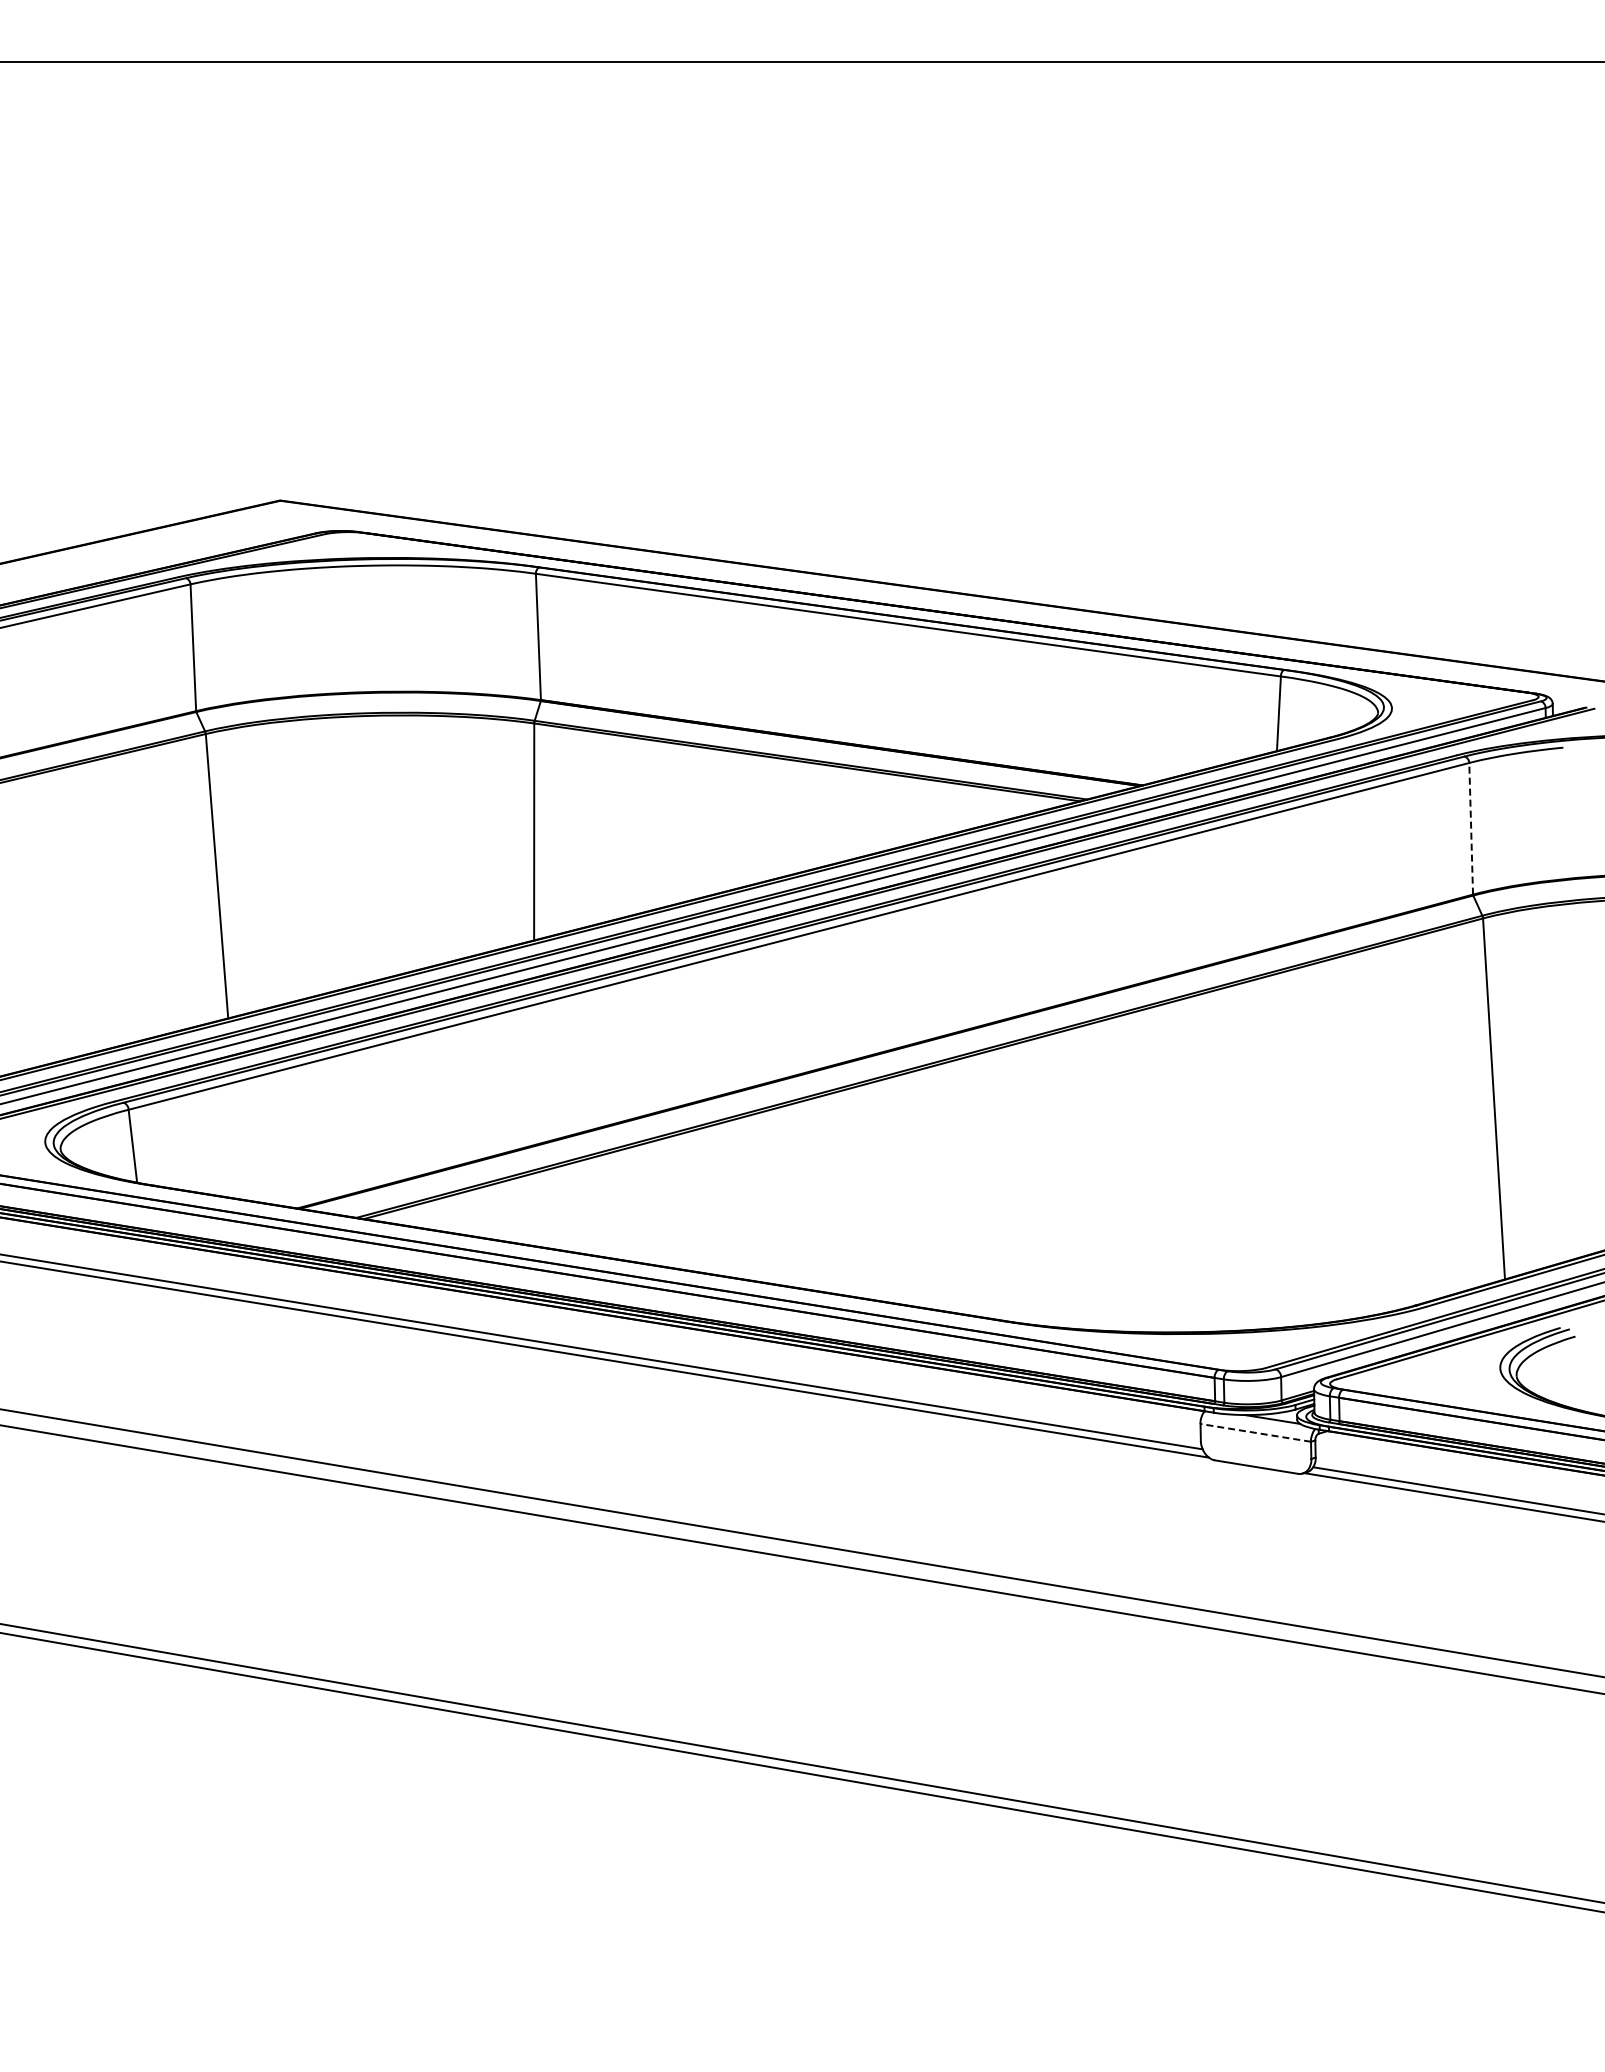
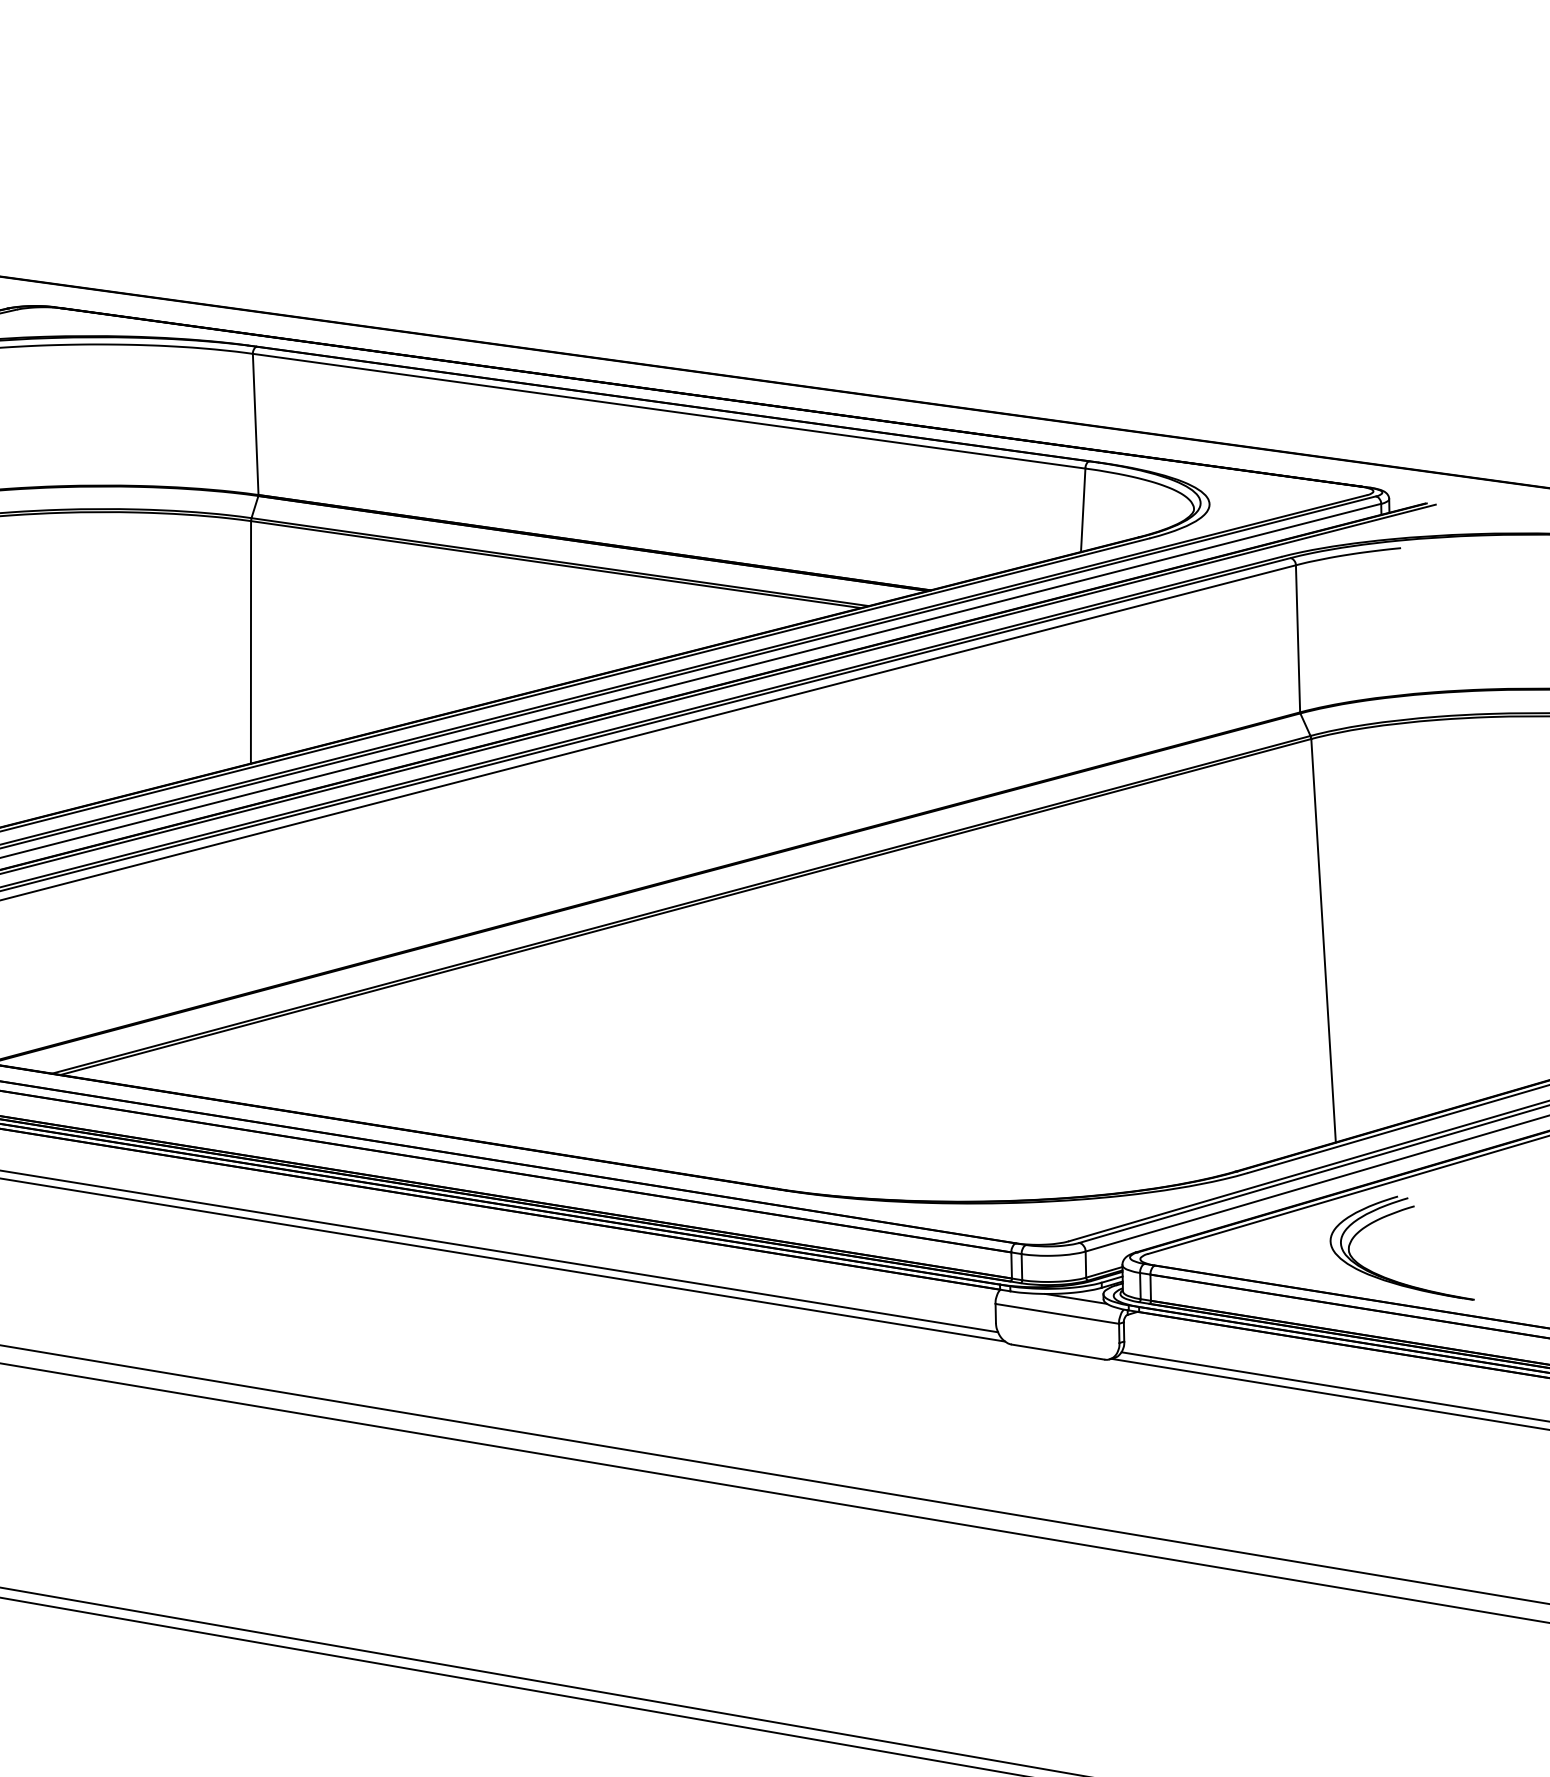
line: (1471, 828) -> (1298, 638), dashed -> solid
line: (1255, 1432) -> (1057, 1313), dashed -> solid

